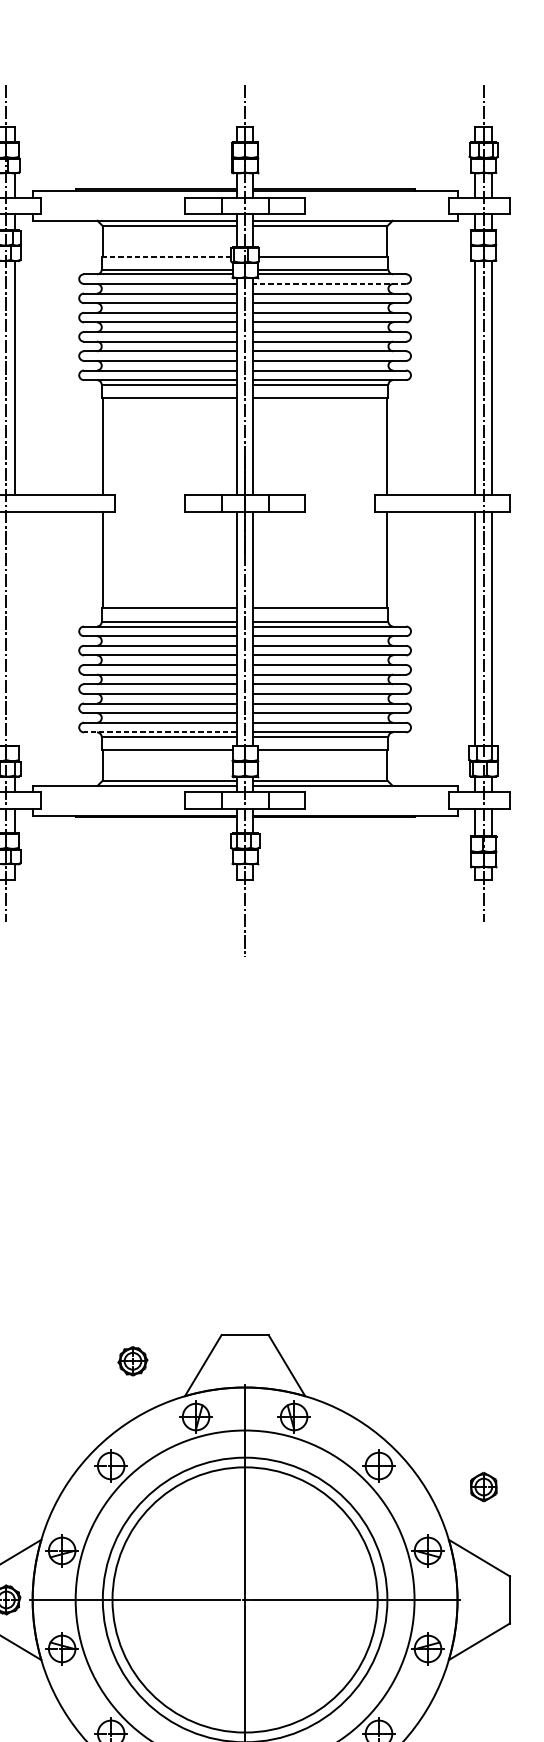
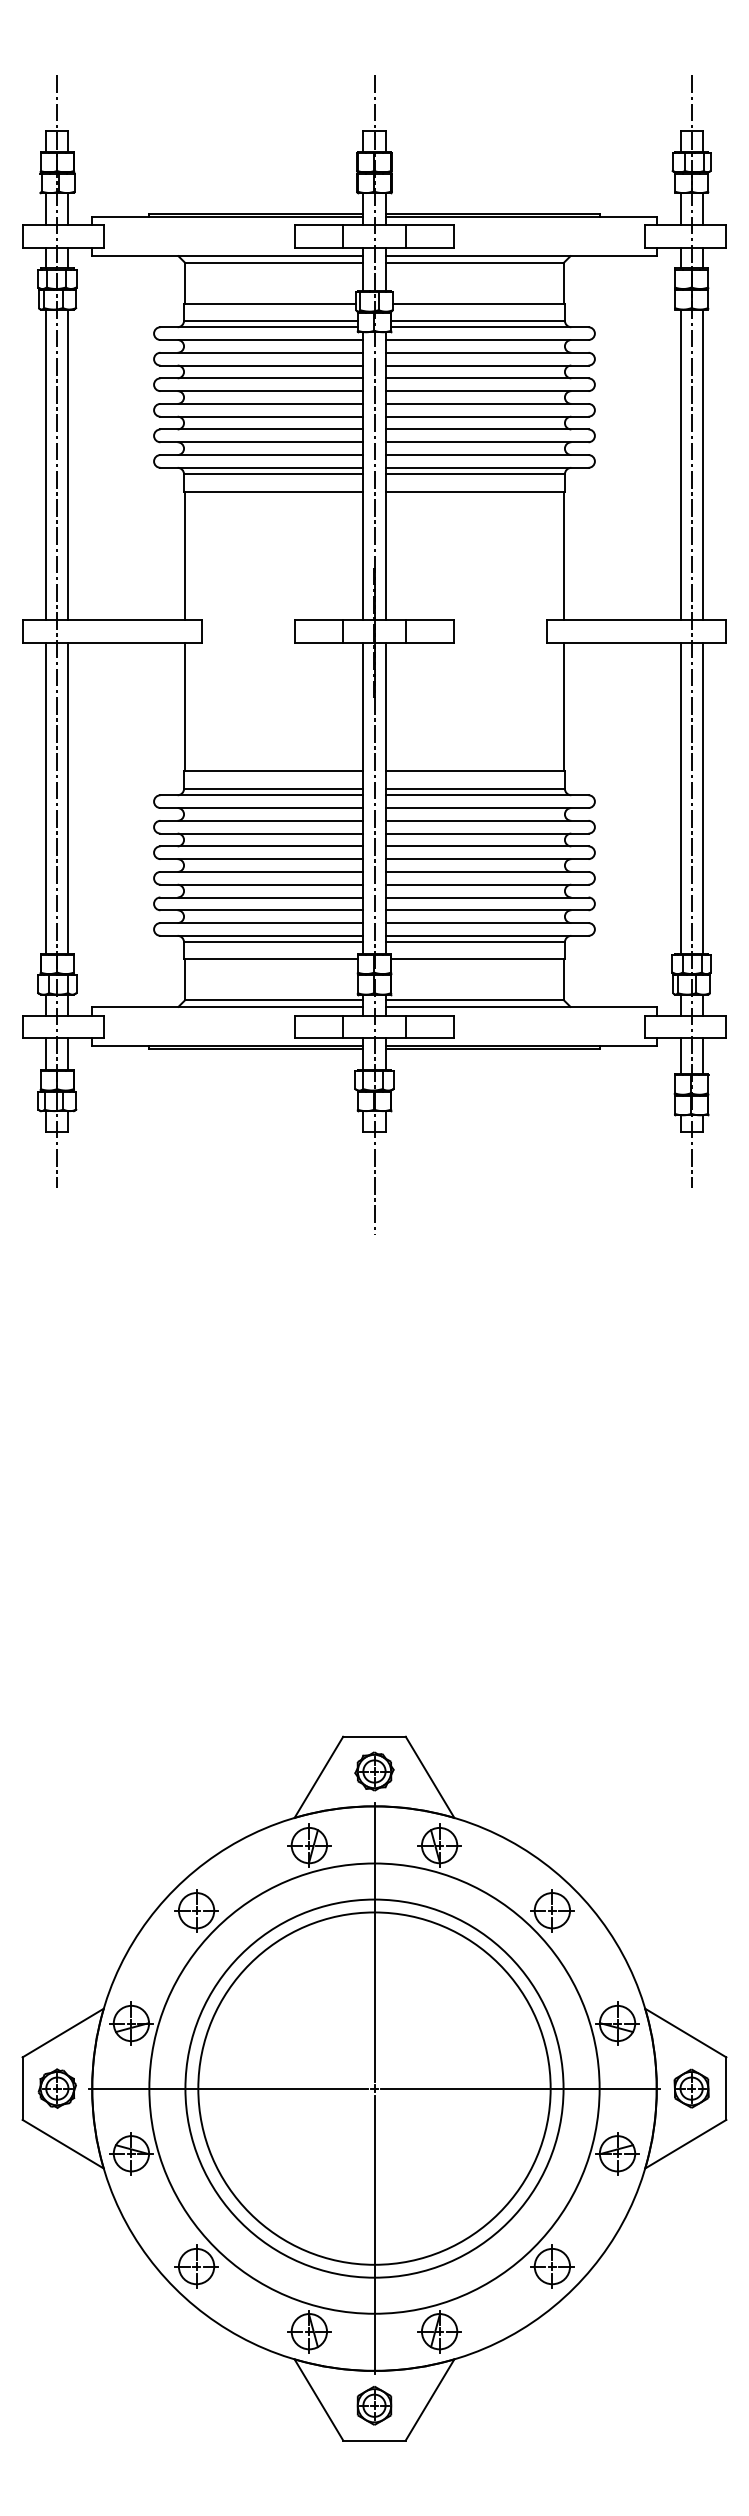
line: (166, 257) -> (269, 304), dashed -> solid
line: (329, 284) -> (486, 340), dashed -> solid
line: (14, 628) -> (68, 797), added
line: (160, 732) -> (261, 935), dashed -> solid
part: (132, 1361) -> (374, 1771), moved
part: (483, 1486) -> (691, 2088), moved

